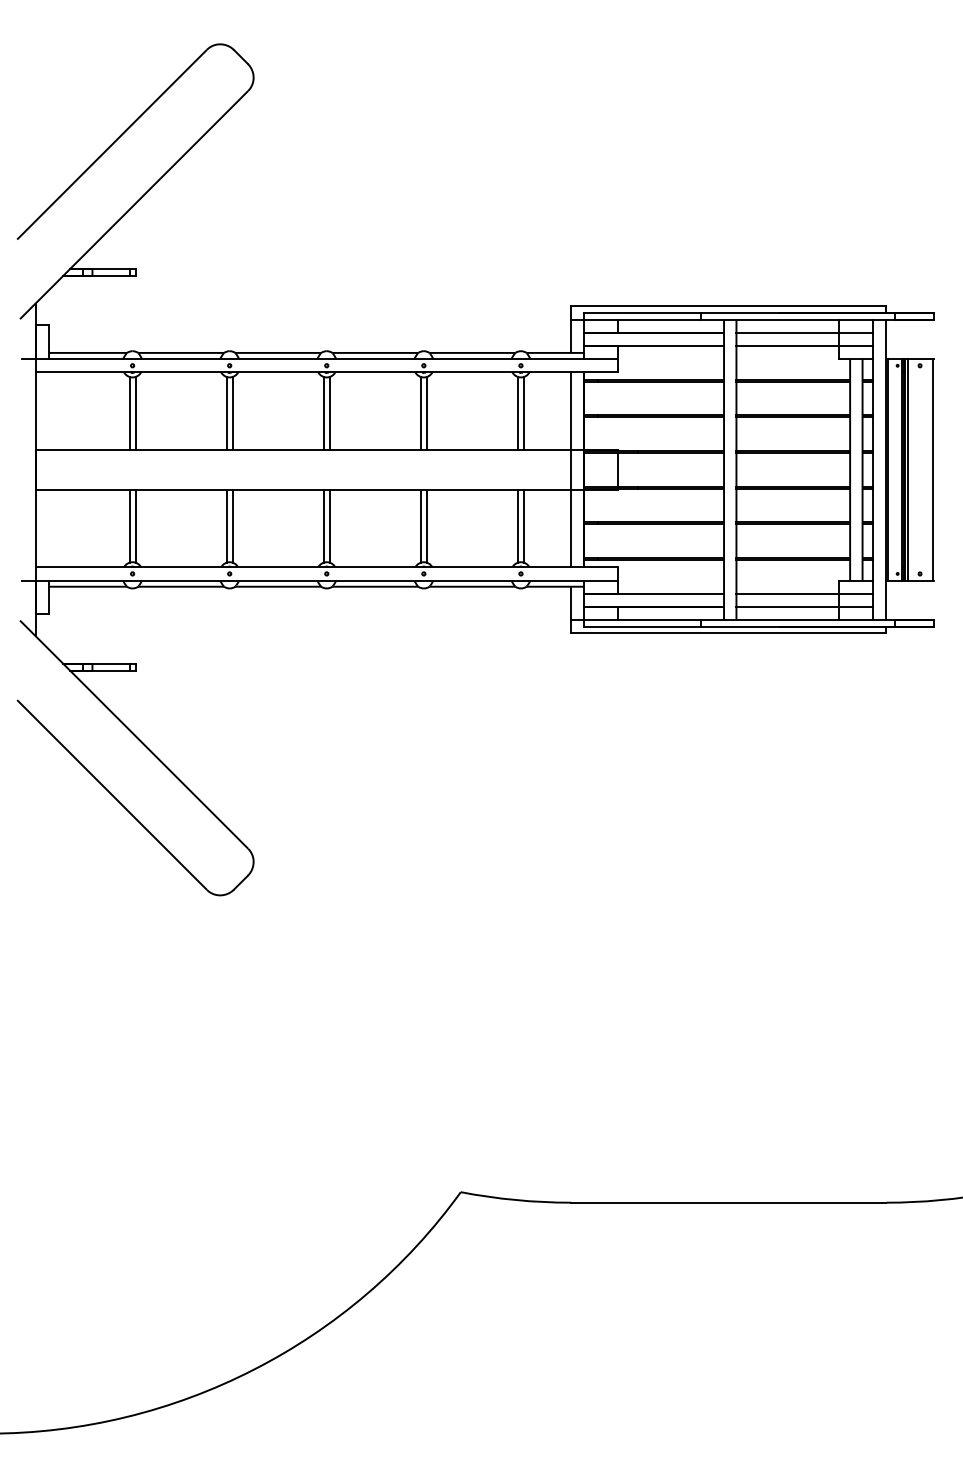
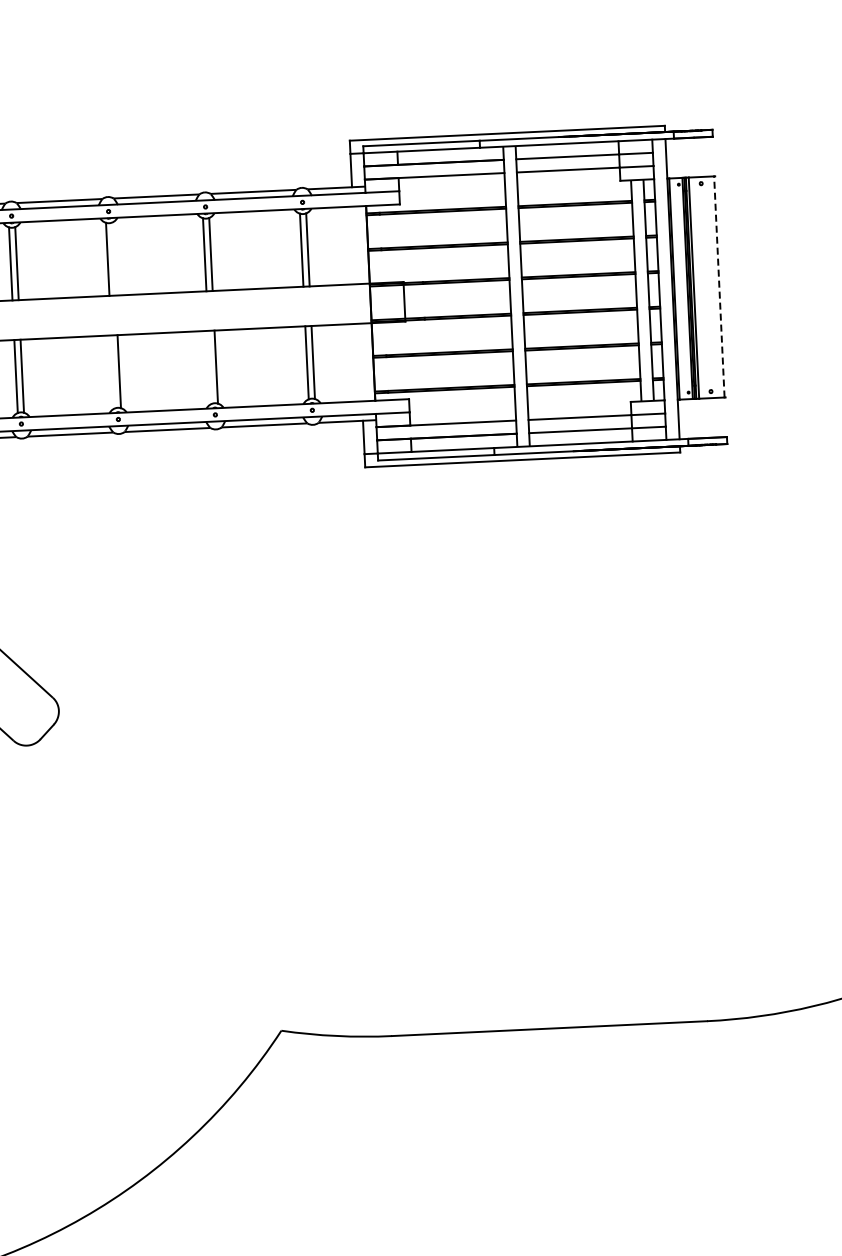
line: (329, 413) -> (113, 259), removed
line: (571, 469) -> (357, 303), removed
line: (933, 469) -> (719, 286), solid -> dashed
line: (323, 525) -> (112, 371), removed
line: (420, 525) -> (209, 366), removed

